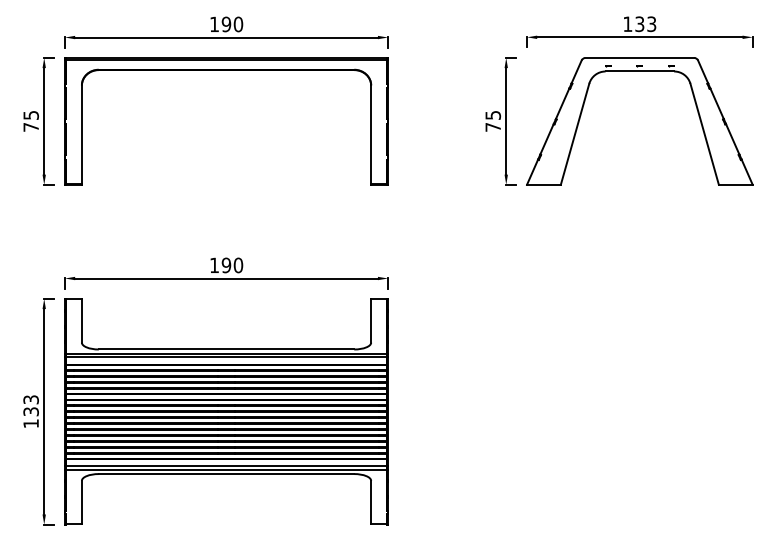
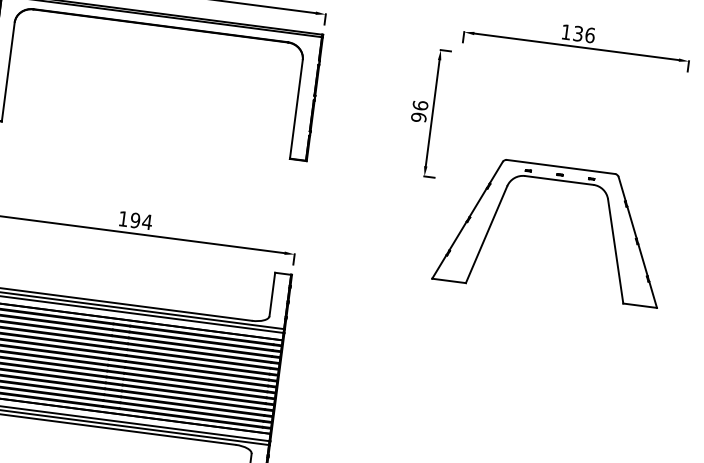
text: (651, 24) -> (589, 35), 133 -> 136
part: (639, 71) -> (558, 180), moved
text: (493, 121) -> (419, 111), 75 -> 96
text: (238, 265) -> (147, 222), 190 -> 194

